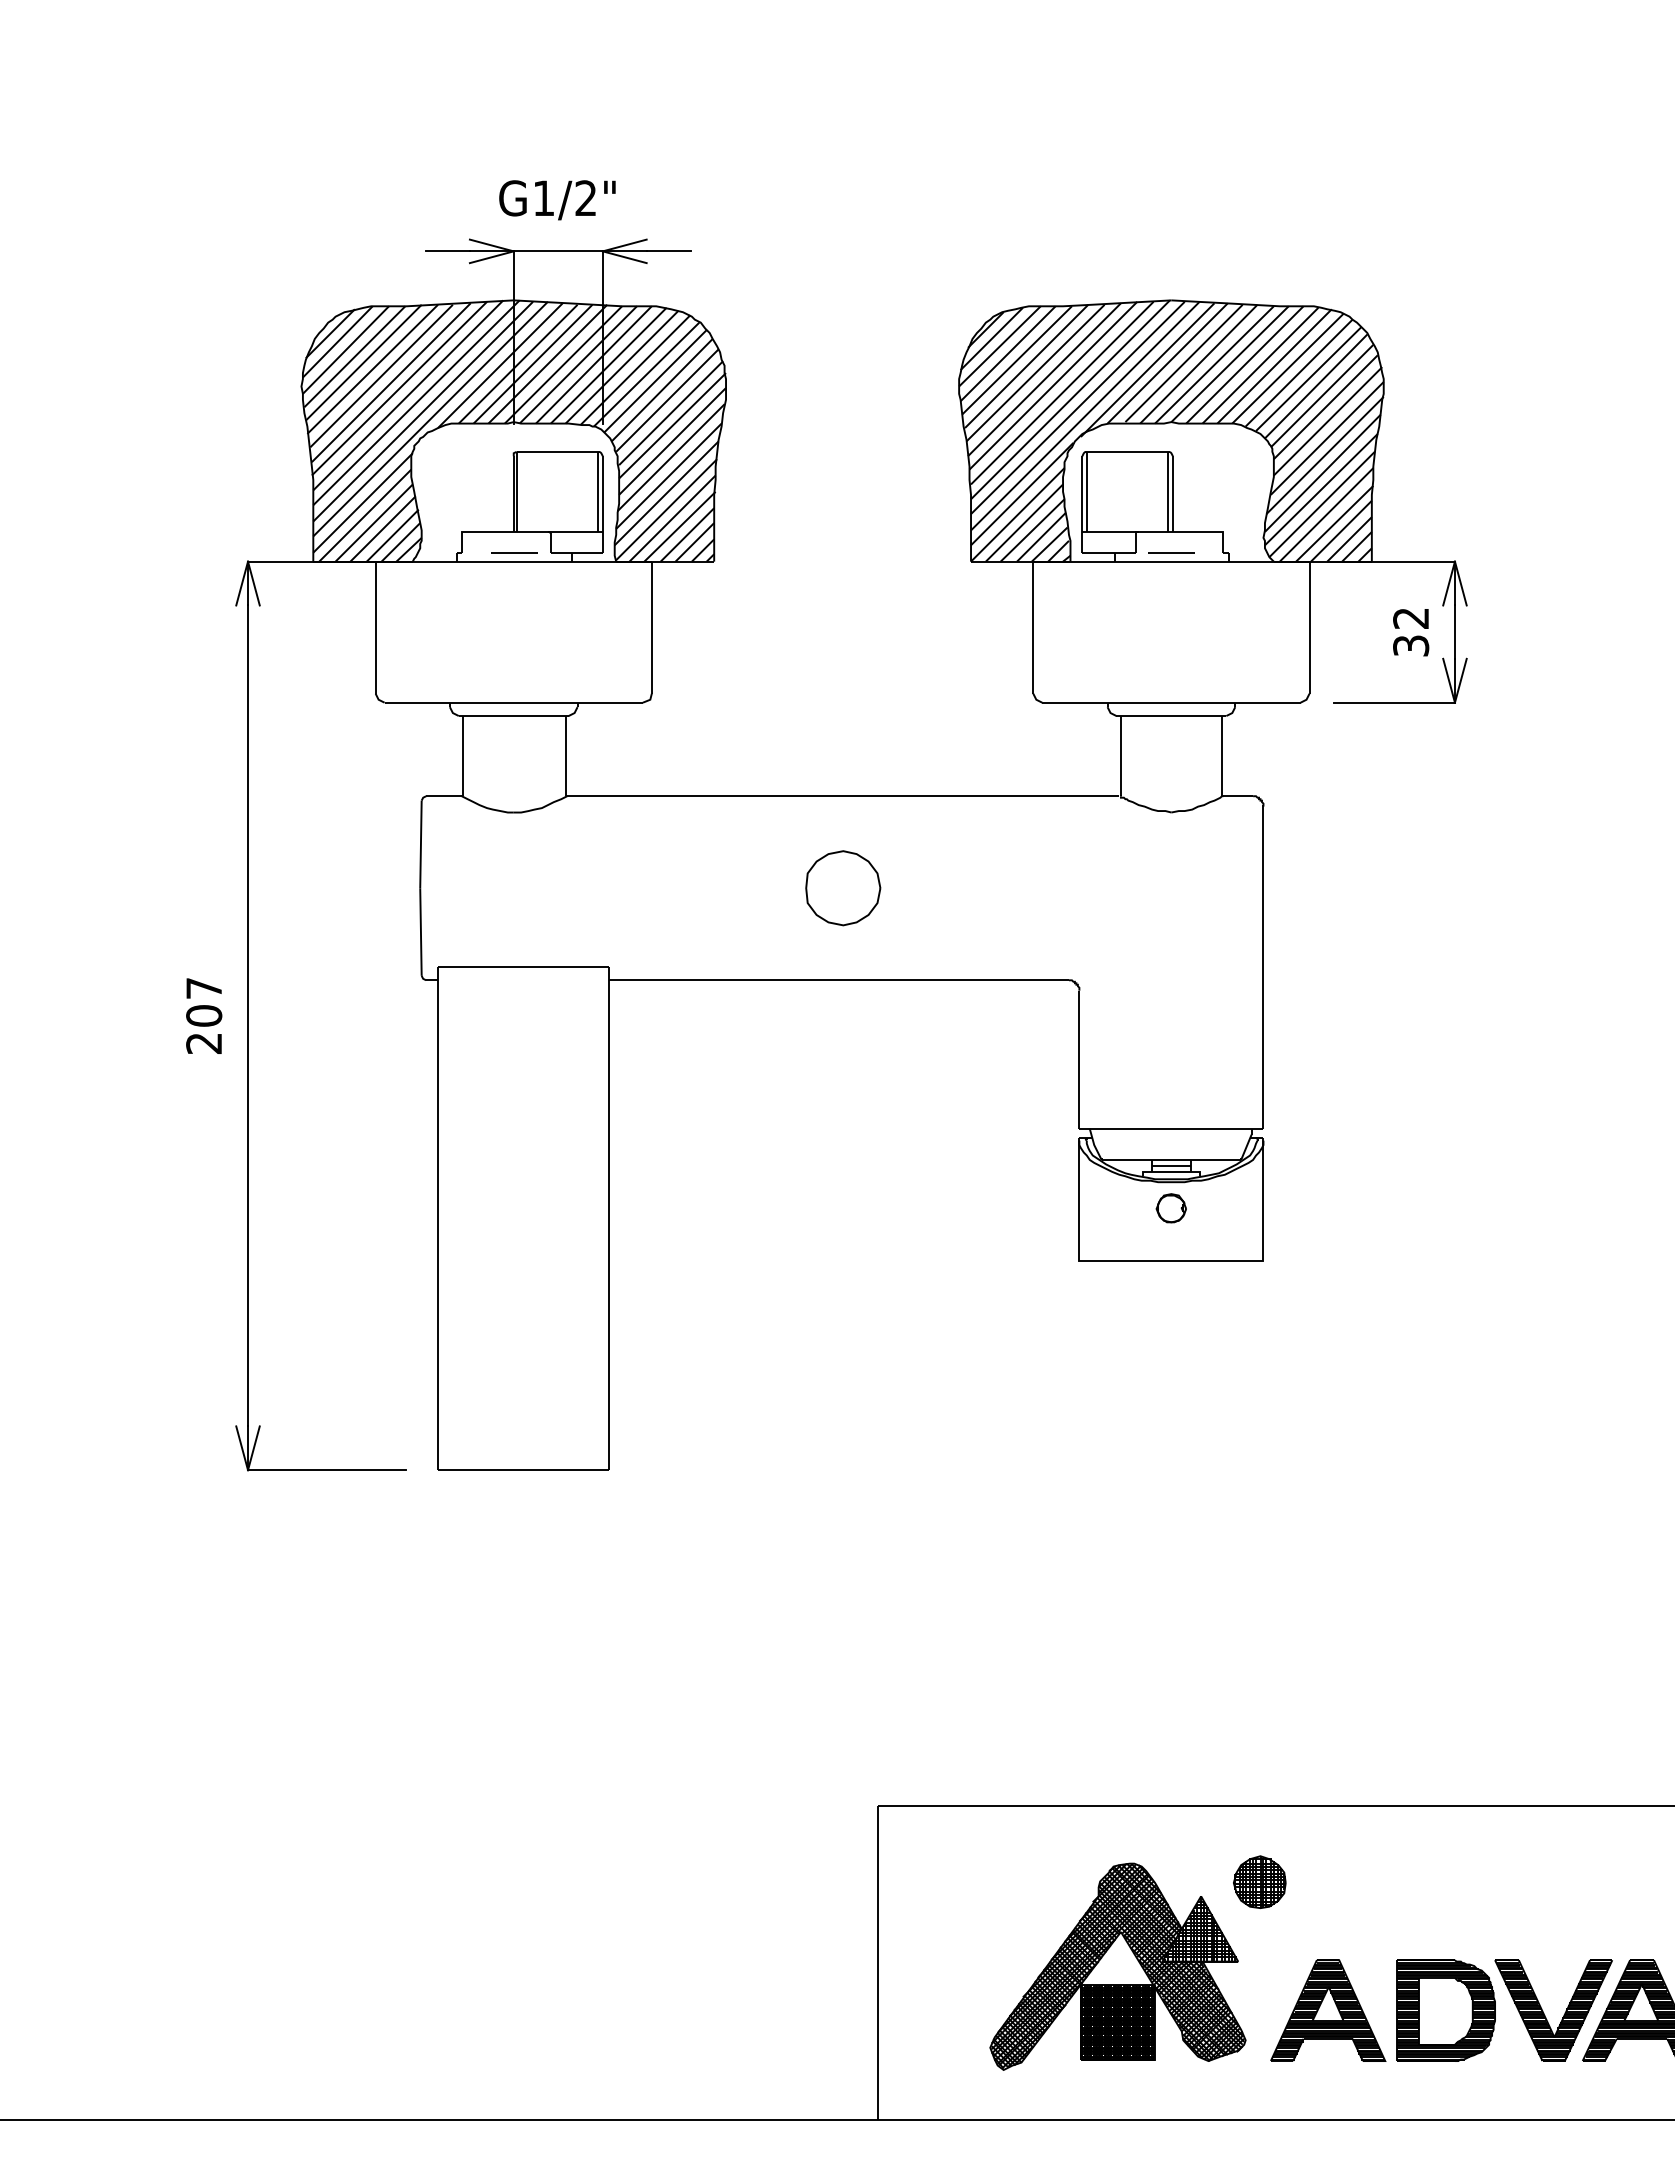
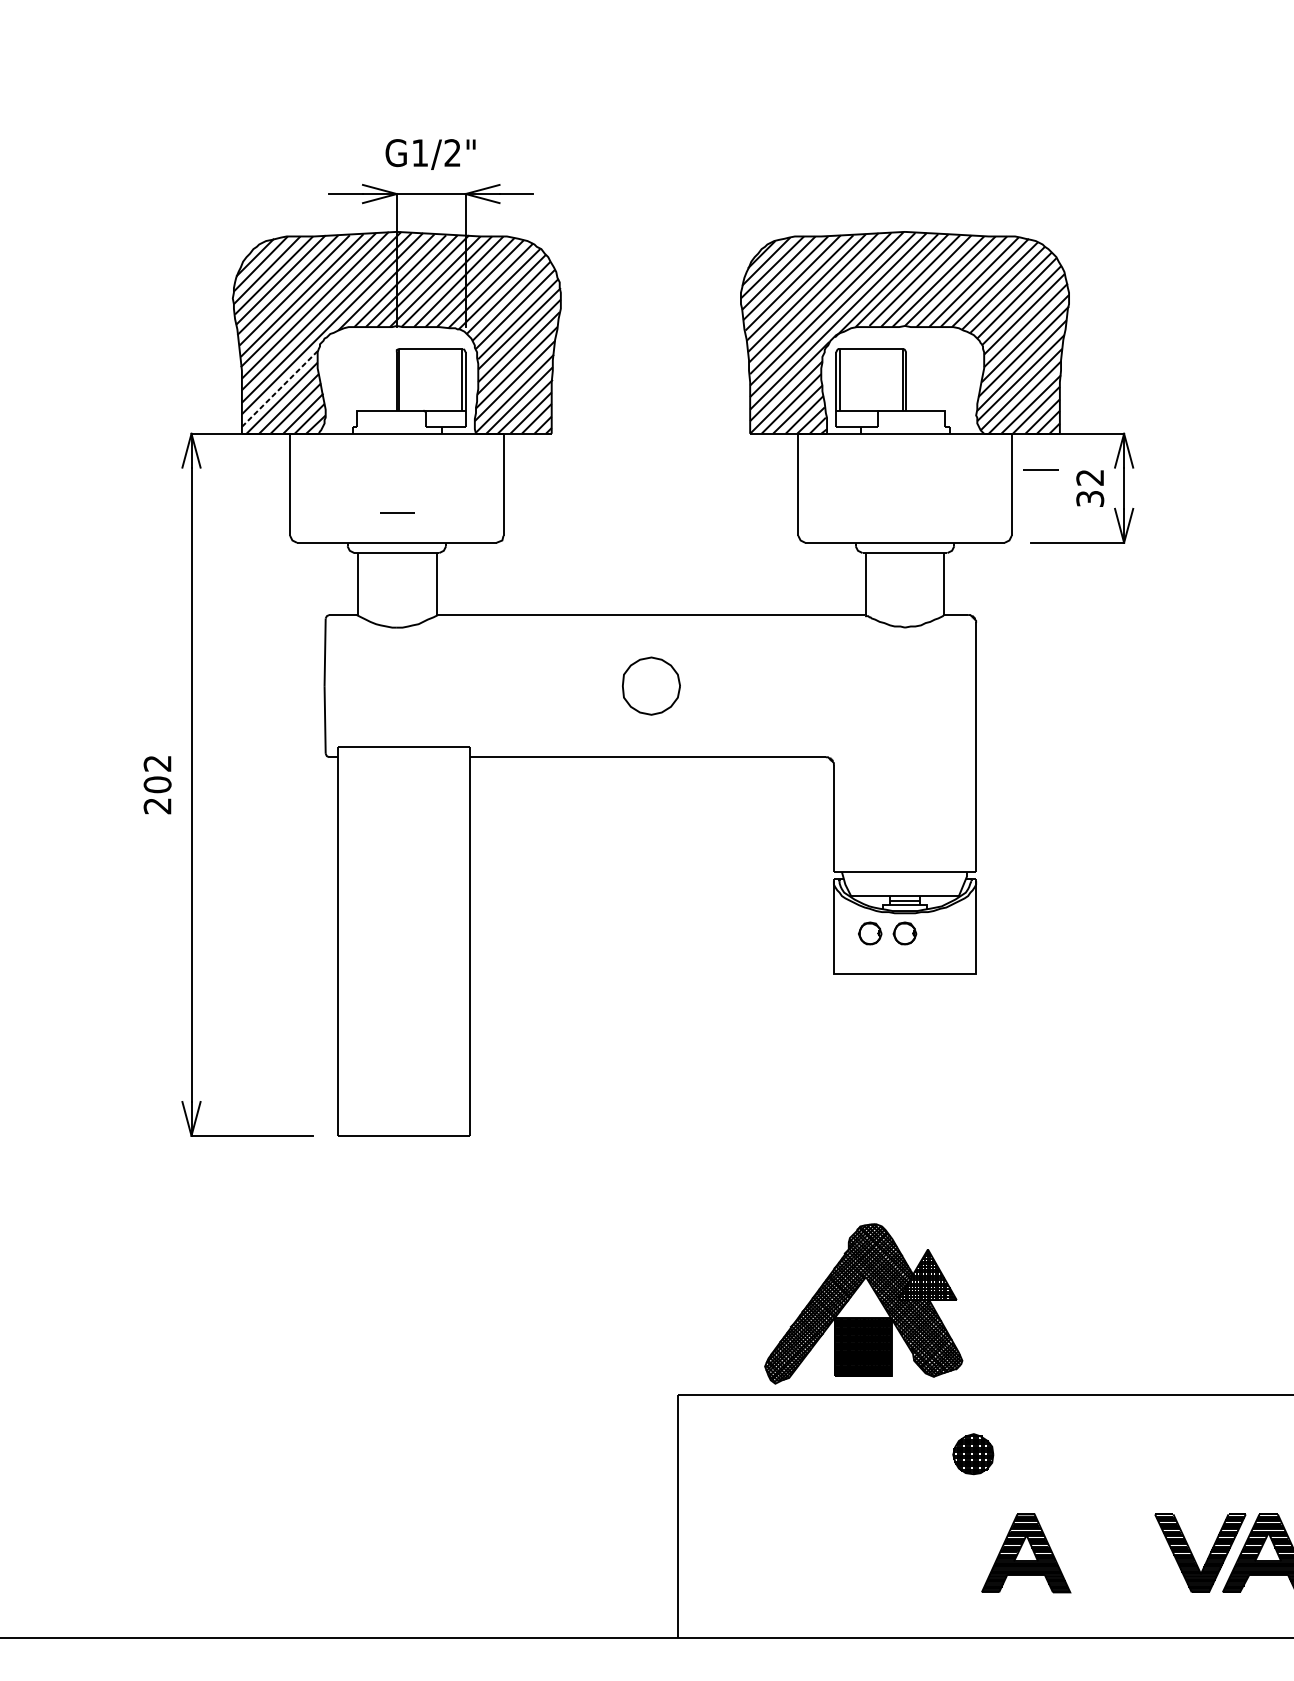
line: (363, 502) -> (280, 388), solid -> dashed
line: (514, 552) -> (397, 512), moved
line: (1171, 552) -> (1041, 469), moved
text: (203, 988) -> (157, 763), 207 -> 202
part: (1125, 1208) -> (869, 933), added
part: (1117, 1966) -> (863, 1303), moved
part: (1445, 2010) -> (1116, 1553), removed

